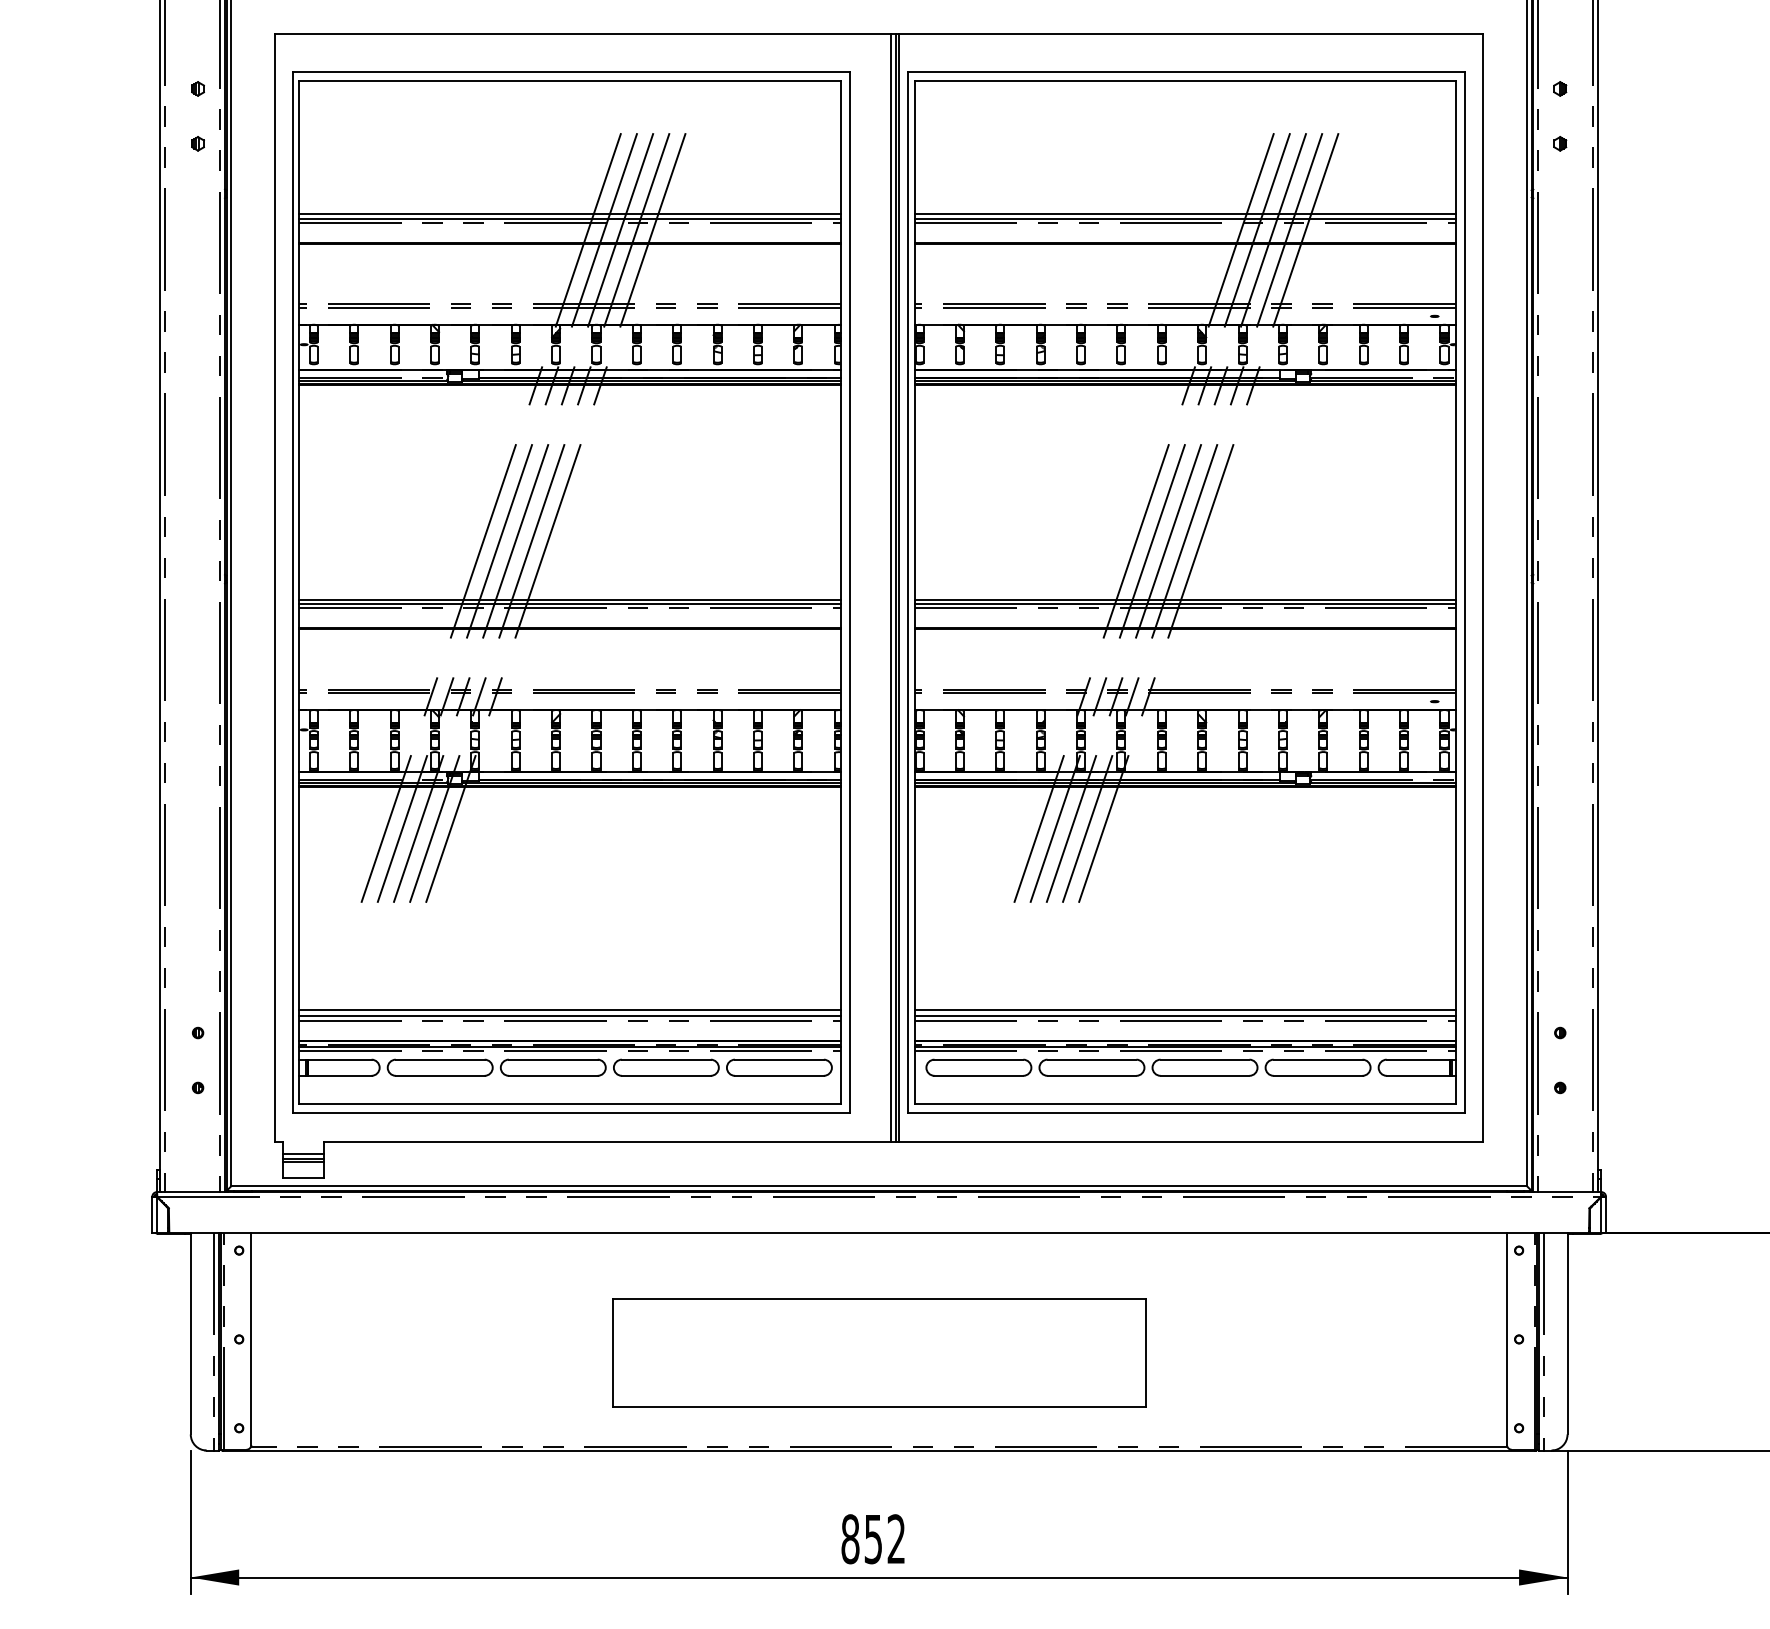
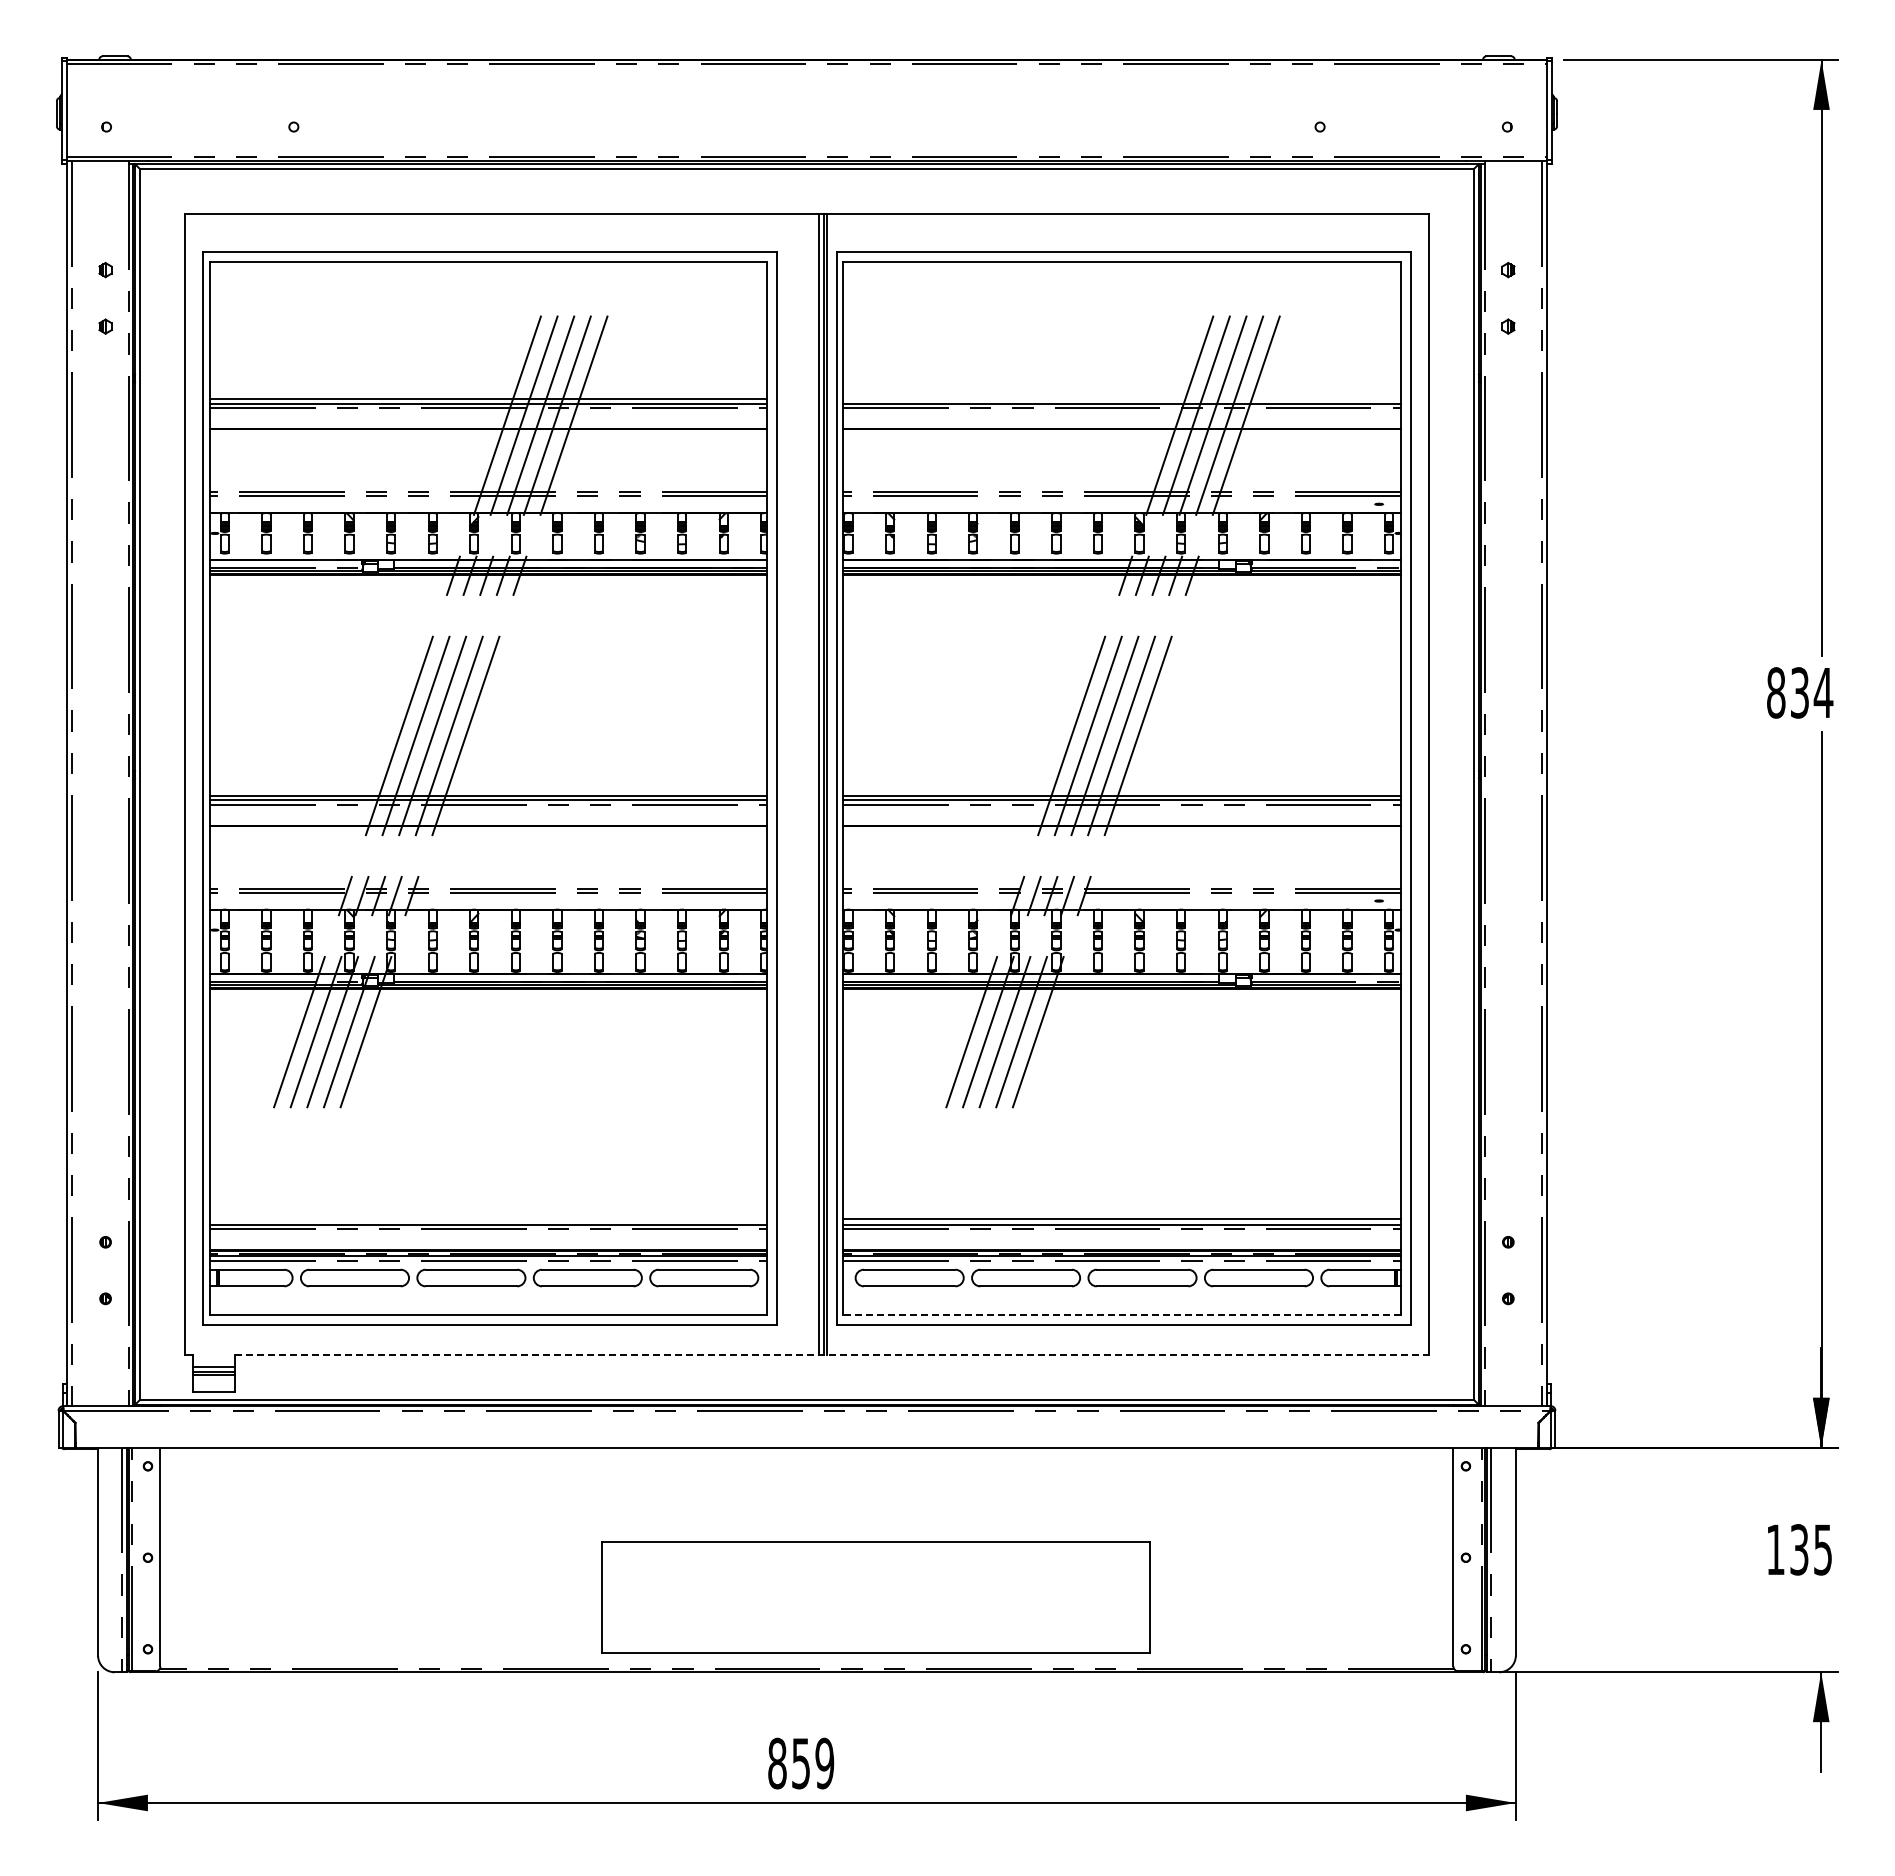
line: (1184, 214) -> (1121, 399), removed
line: (569, 1010) -> (488, 1219), removed
line: (1185, 1104) -> (1122, 1315), solid -> dashed
line: (903, 1142) -> (832, 1354), solid -> dashed
part: (878, 1352) -> (875, 1597), moved
text: (896, 1539) -> (824, 1763), 852 -> 859

